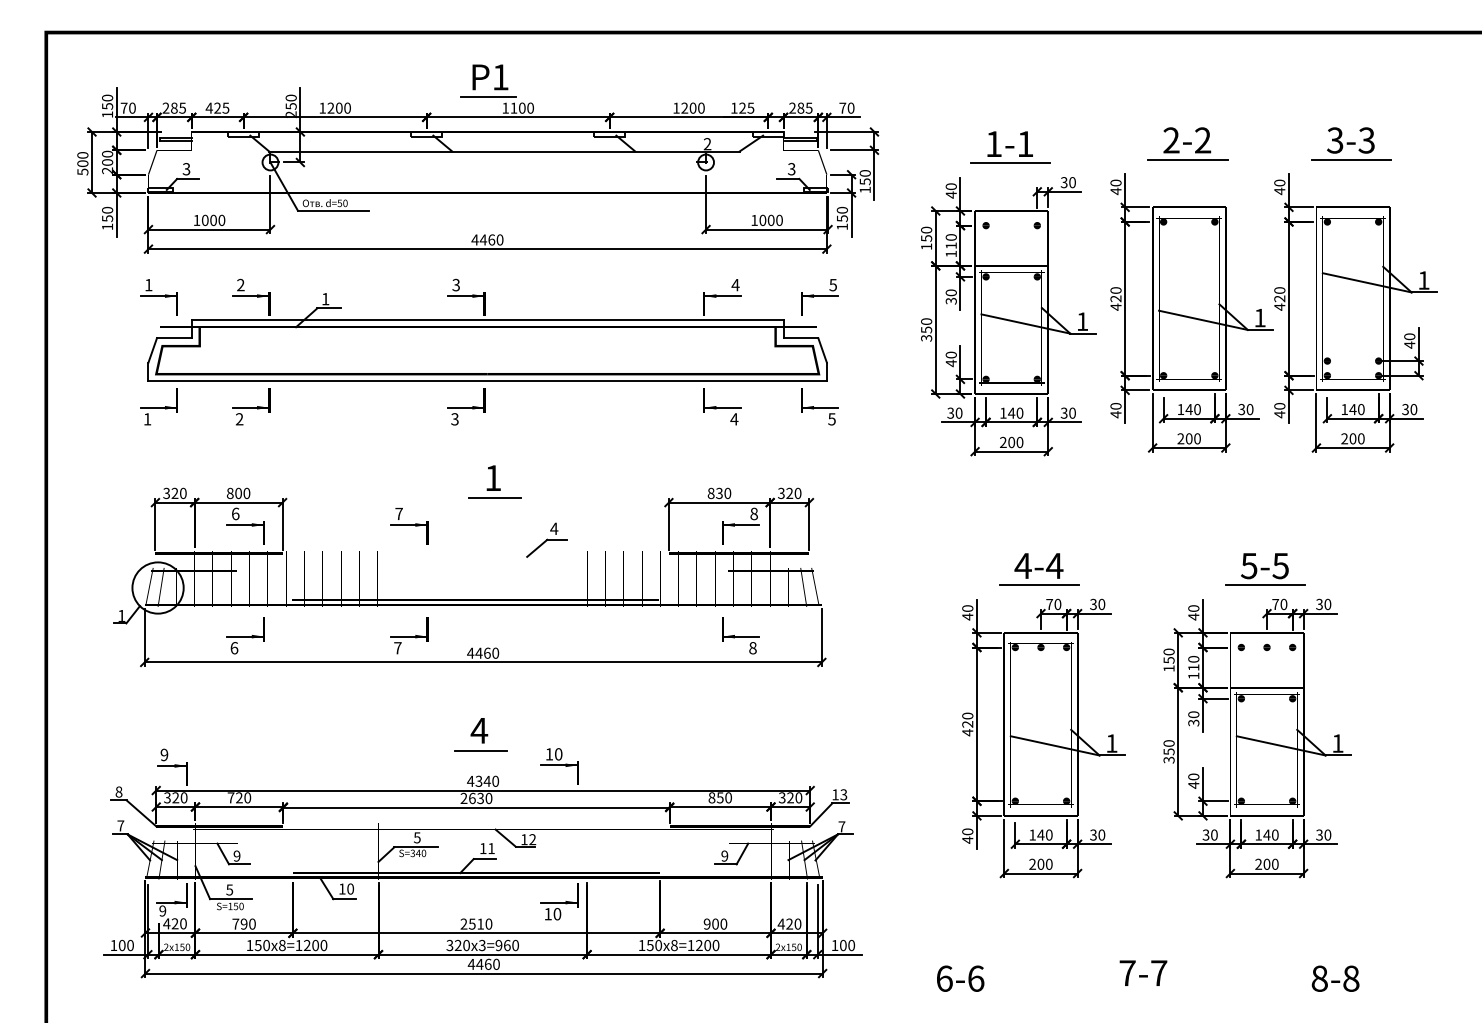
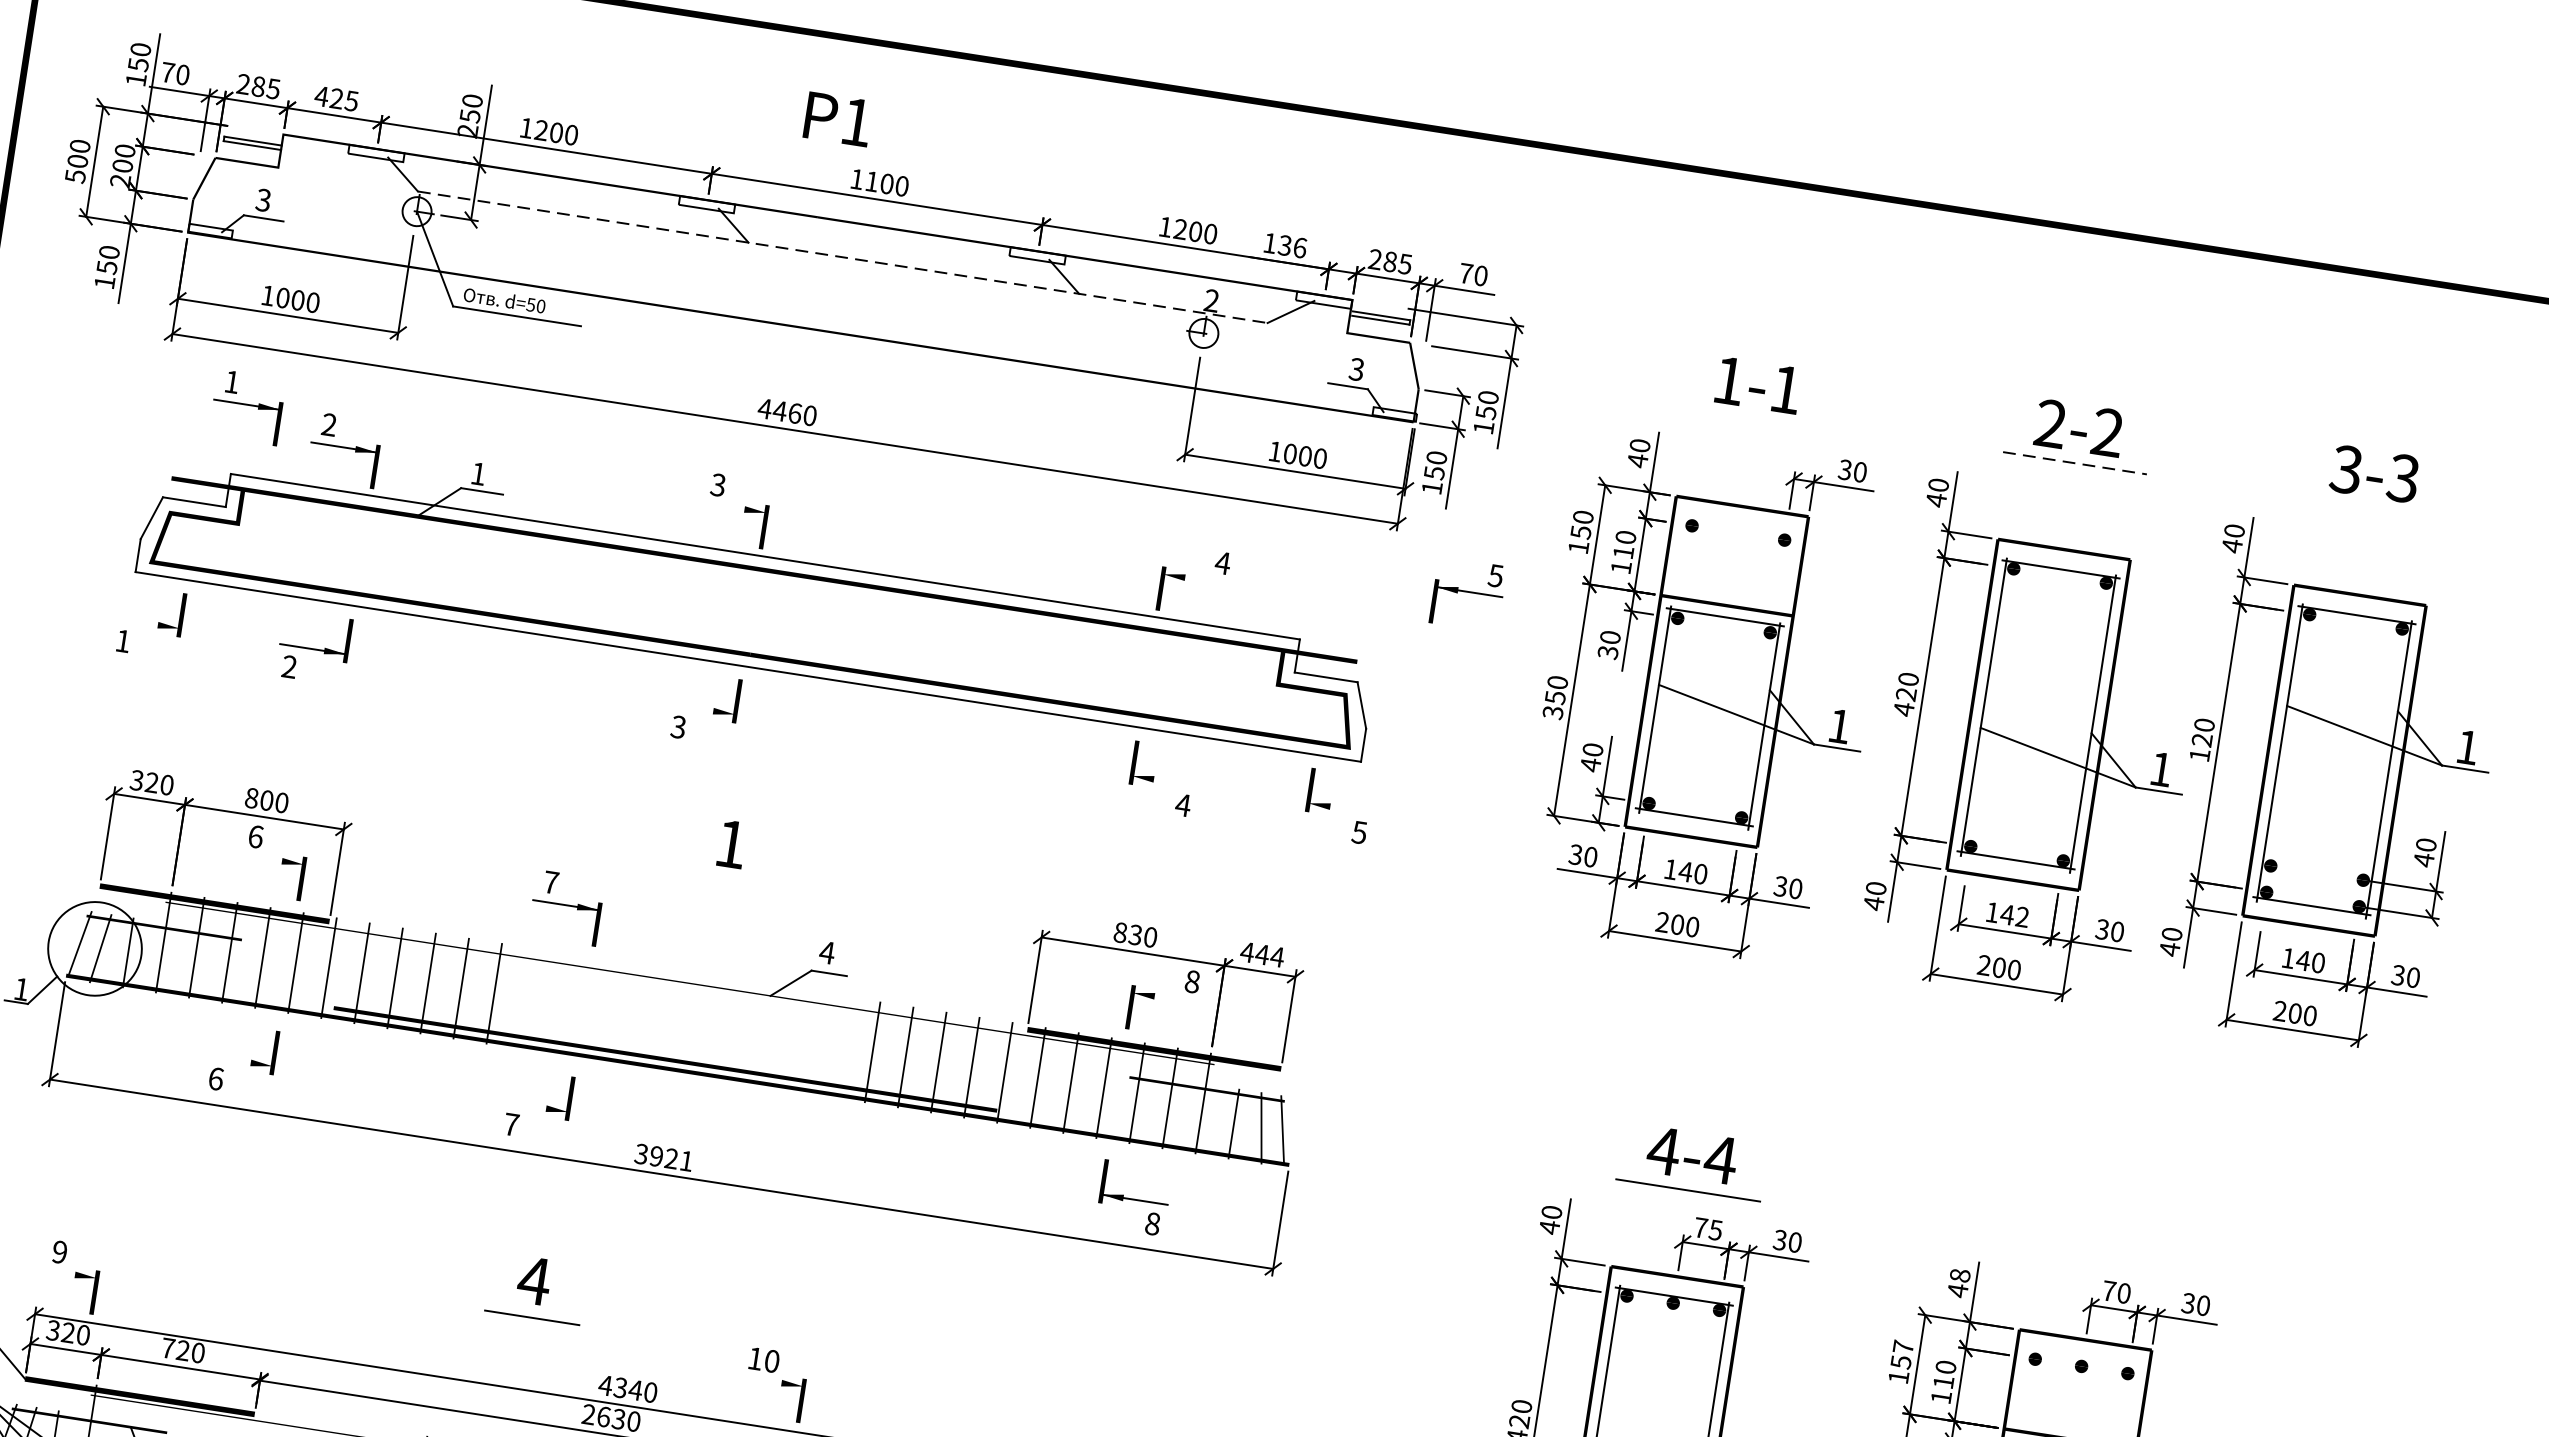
line: (487, 96) -> (827, 153), removed
text: (746, 107) -> (1292, 245), 125 -> 136
line: (504, 151) -> (842, 257), solid -> dashed
line: (1187, 159) -> (2074, 462), solid -> dashed
line: (1351, 159) -> (2370, 508), removed
line: (1010, 163) -> (1753, 420), removed
line: (466, 296) -> (733, 508), removed
line: (722, 296) -> (1196, 580), removed
part: (158, 297) -> (246, 407), moved
part: (819, 297) -> (1467, 594), moved
text: (1279, 306) -> (2199, 753), 420 -> 120
line: (158, 407) -> (146, 622), removed
line: (466, 407) -> (702, 709), removed
line: (722, 407) -> (1165, 780), removed
line: (819, 407) -> (1340, 807), removed
text: (1197, 409) -> (2022, 917), 140 -> 142
text: (789, 493) -> (1262, 954), 320 -> 444
line: (495, 498) -> (729, 881), removed
line: (245, 524) -> (270, 858), removed
line: (740, 524) -> (1164, 997), removed
part: (1265, 569) -> (2100, 1225), removed
text: (1057, 603) -> (1715, 1228), 70 -> 75
text: (1194, 608) -> (1961, 1275), 40 -> 48
line: (245, 636) -> (239, 1060), removed
line: (408, 636) -> (533, 1106), removed
text: (1168, 651) -> (1902, 1346), 150 -> 157
text: (483, 652) -> (664, 1156), 4460 -> 3921
part: (480, 734) -> (535, 1287), moved
line: (172, 765) -> (71, 1273), removed
line: (559, 765) -> (770, 1381), removed

